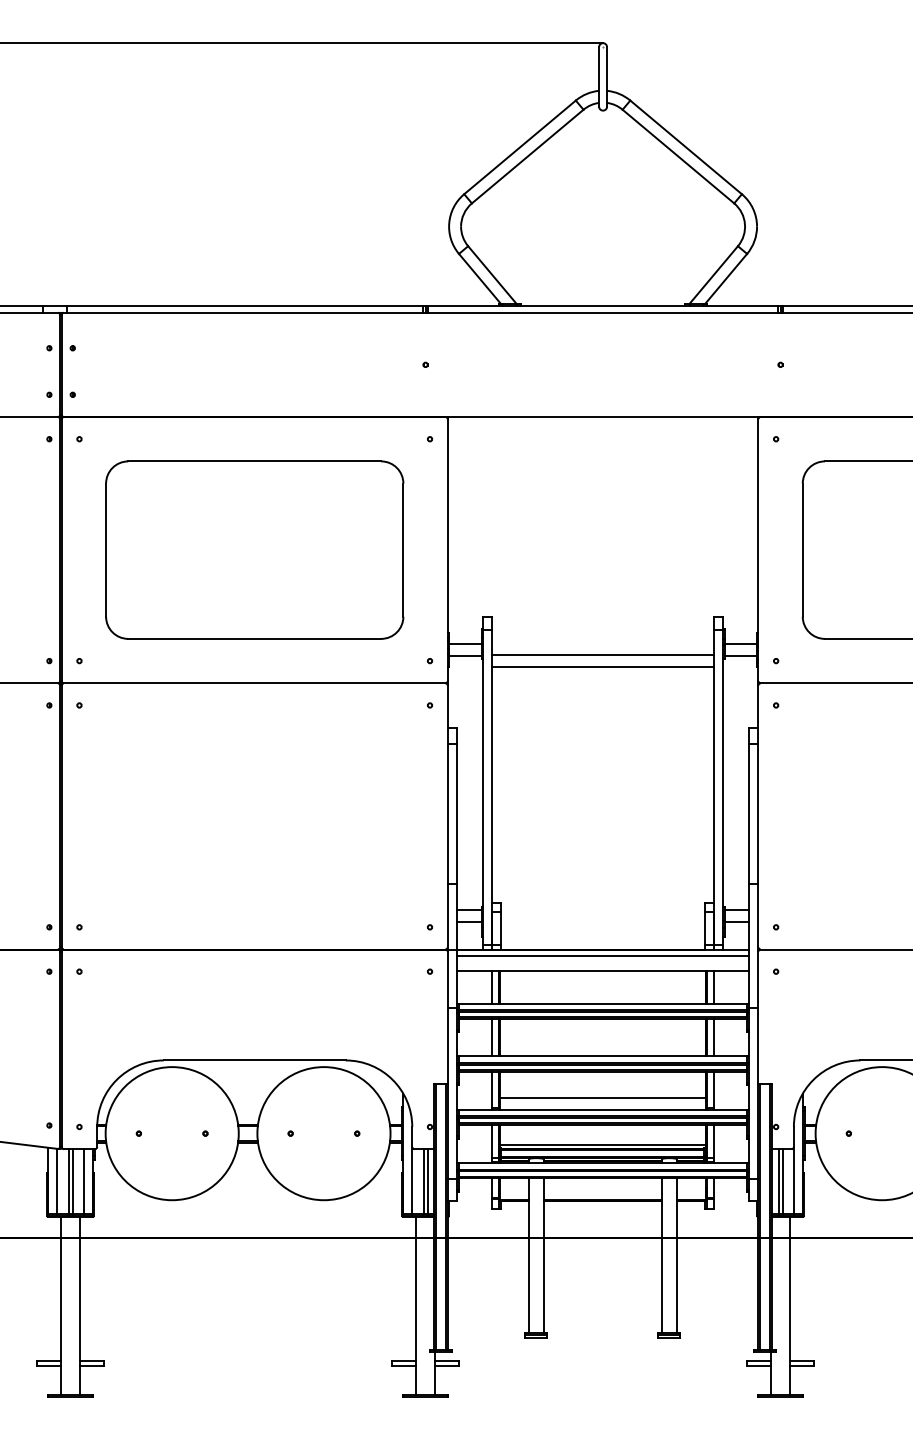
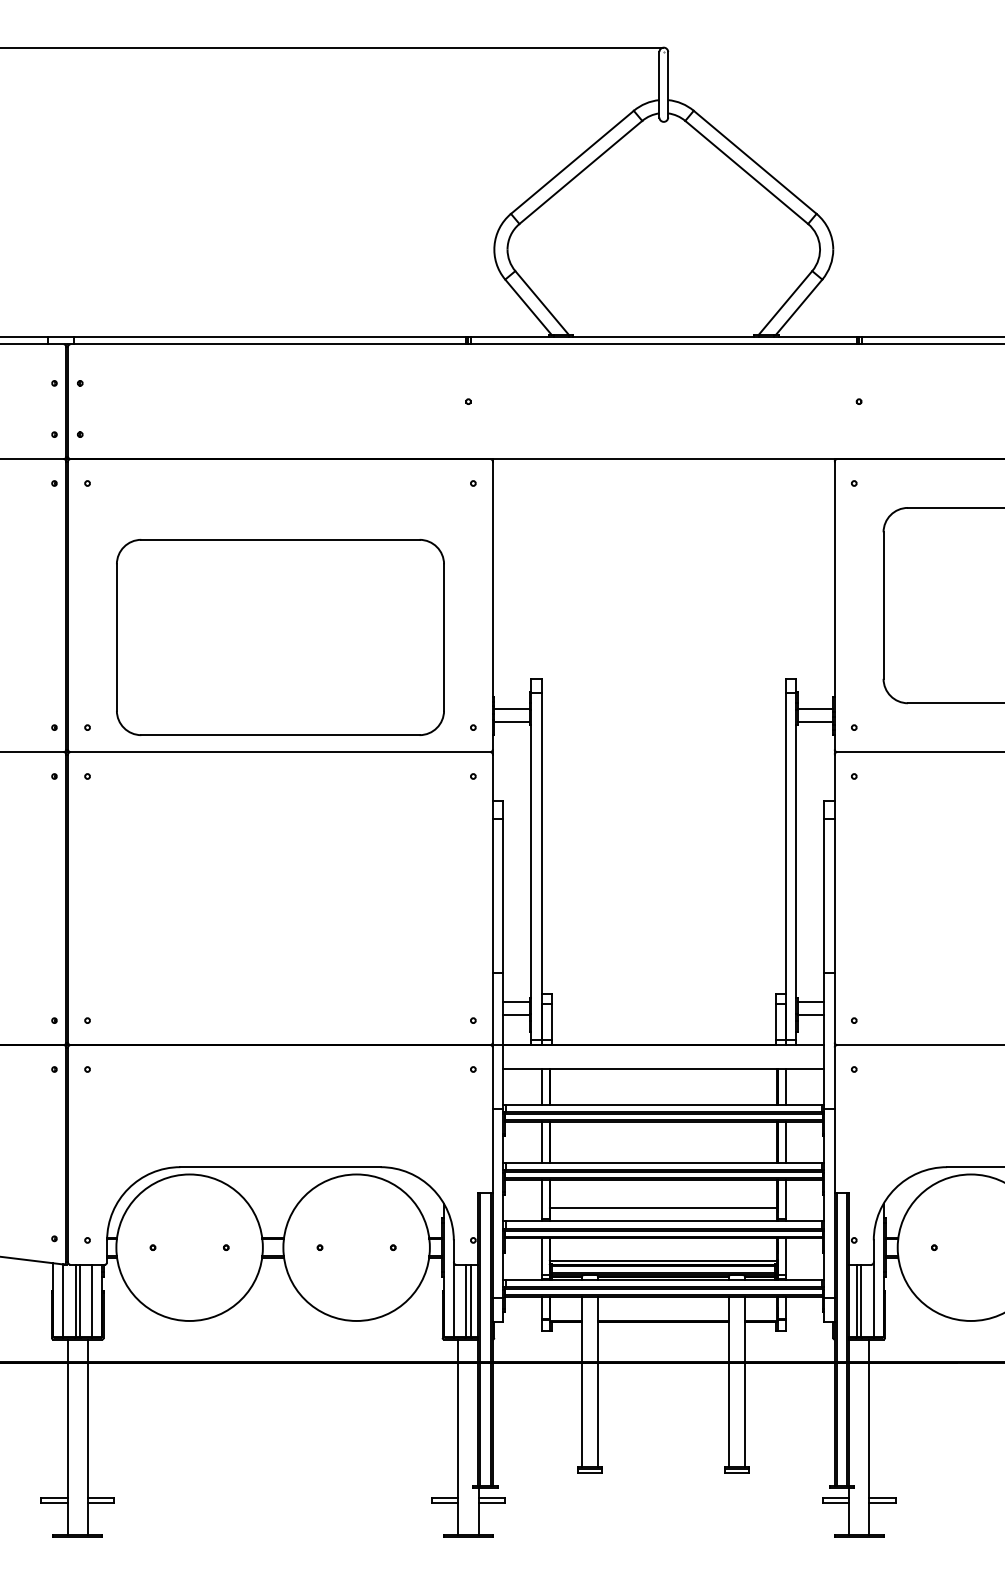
part: (254, 549) -> (280, 636), moved
line: (603, 655) -> (664, 721), removed
line: (603, 667) -> (664, 734), removed
line: (603, 956) -> (664, 1052), removed

